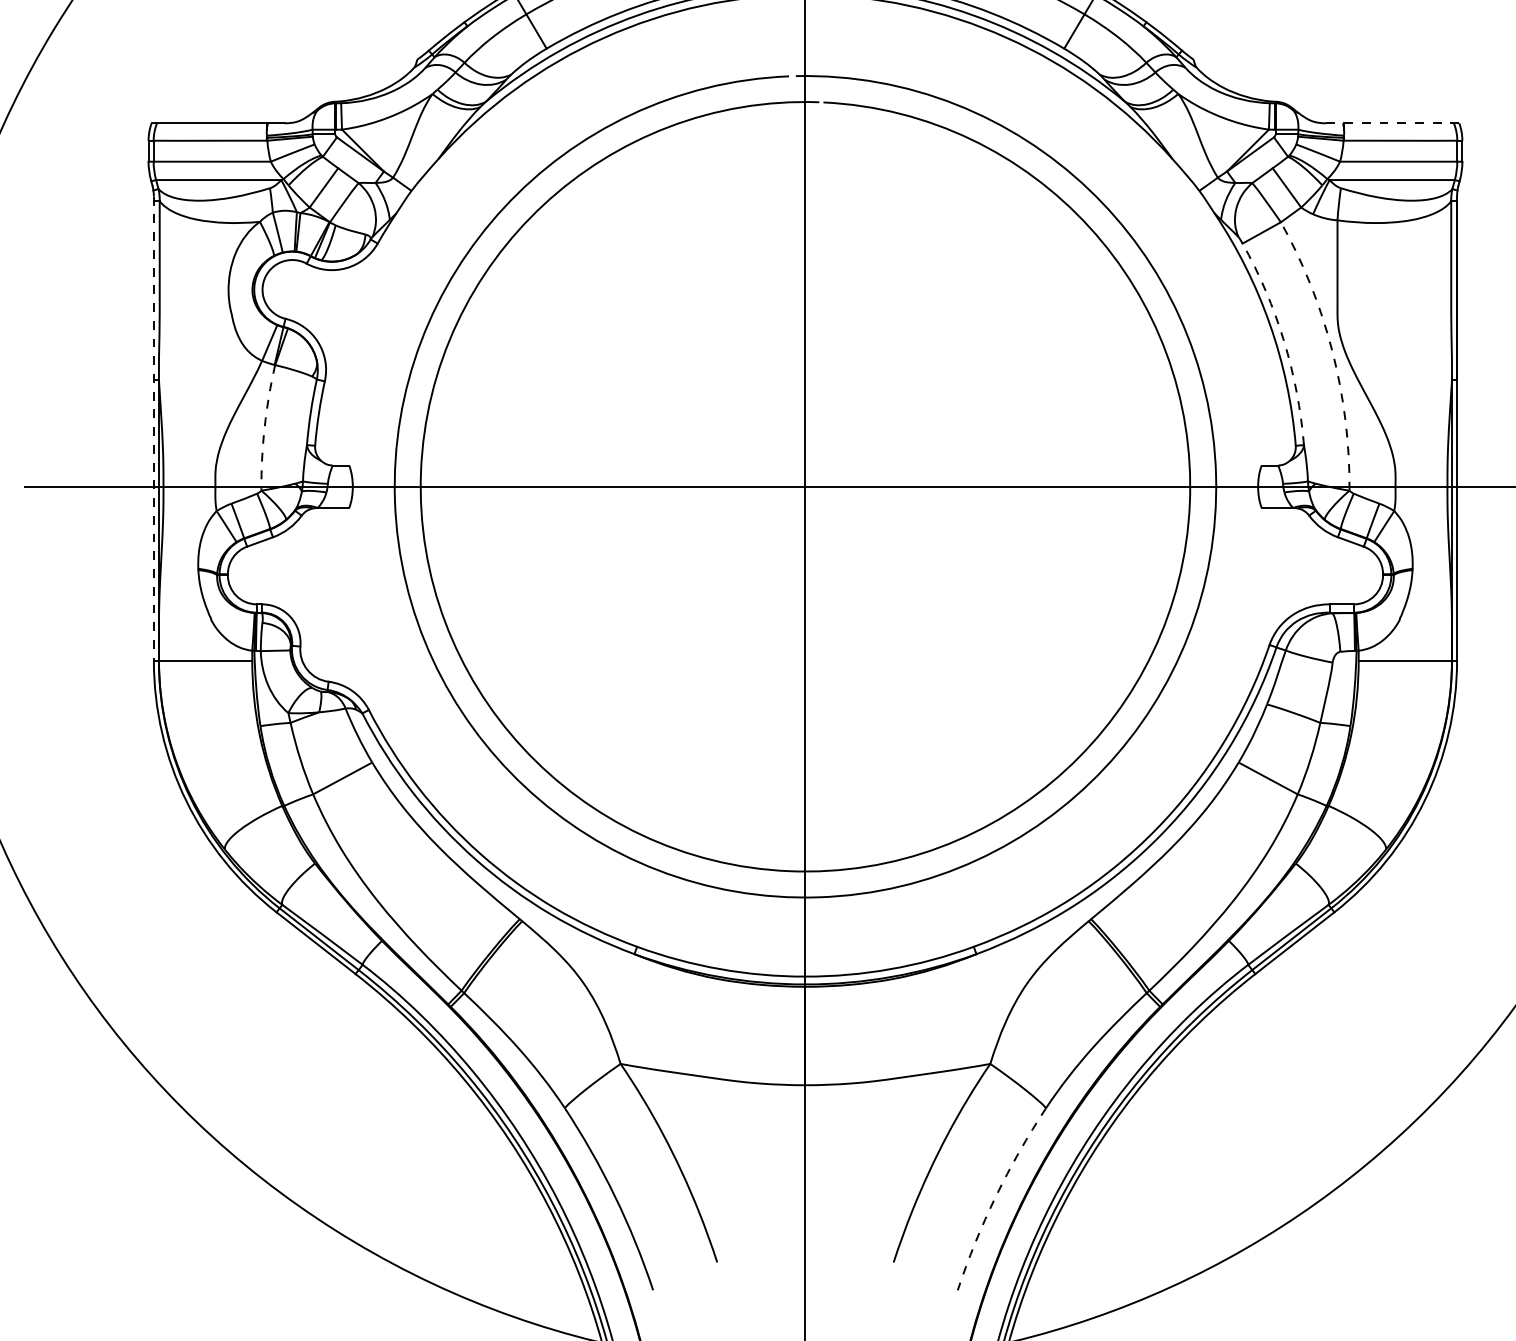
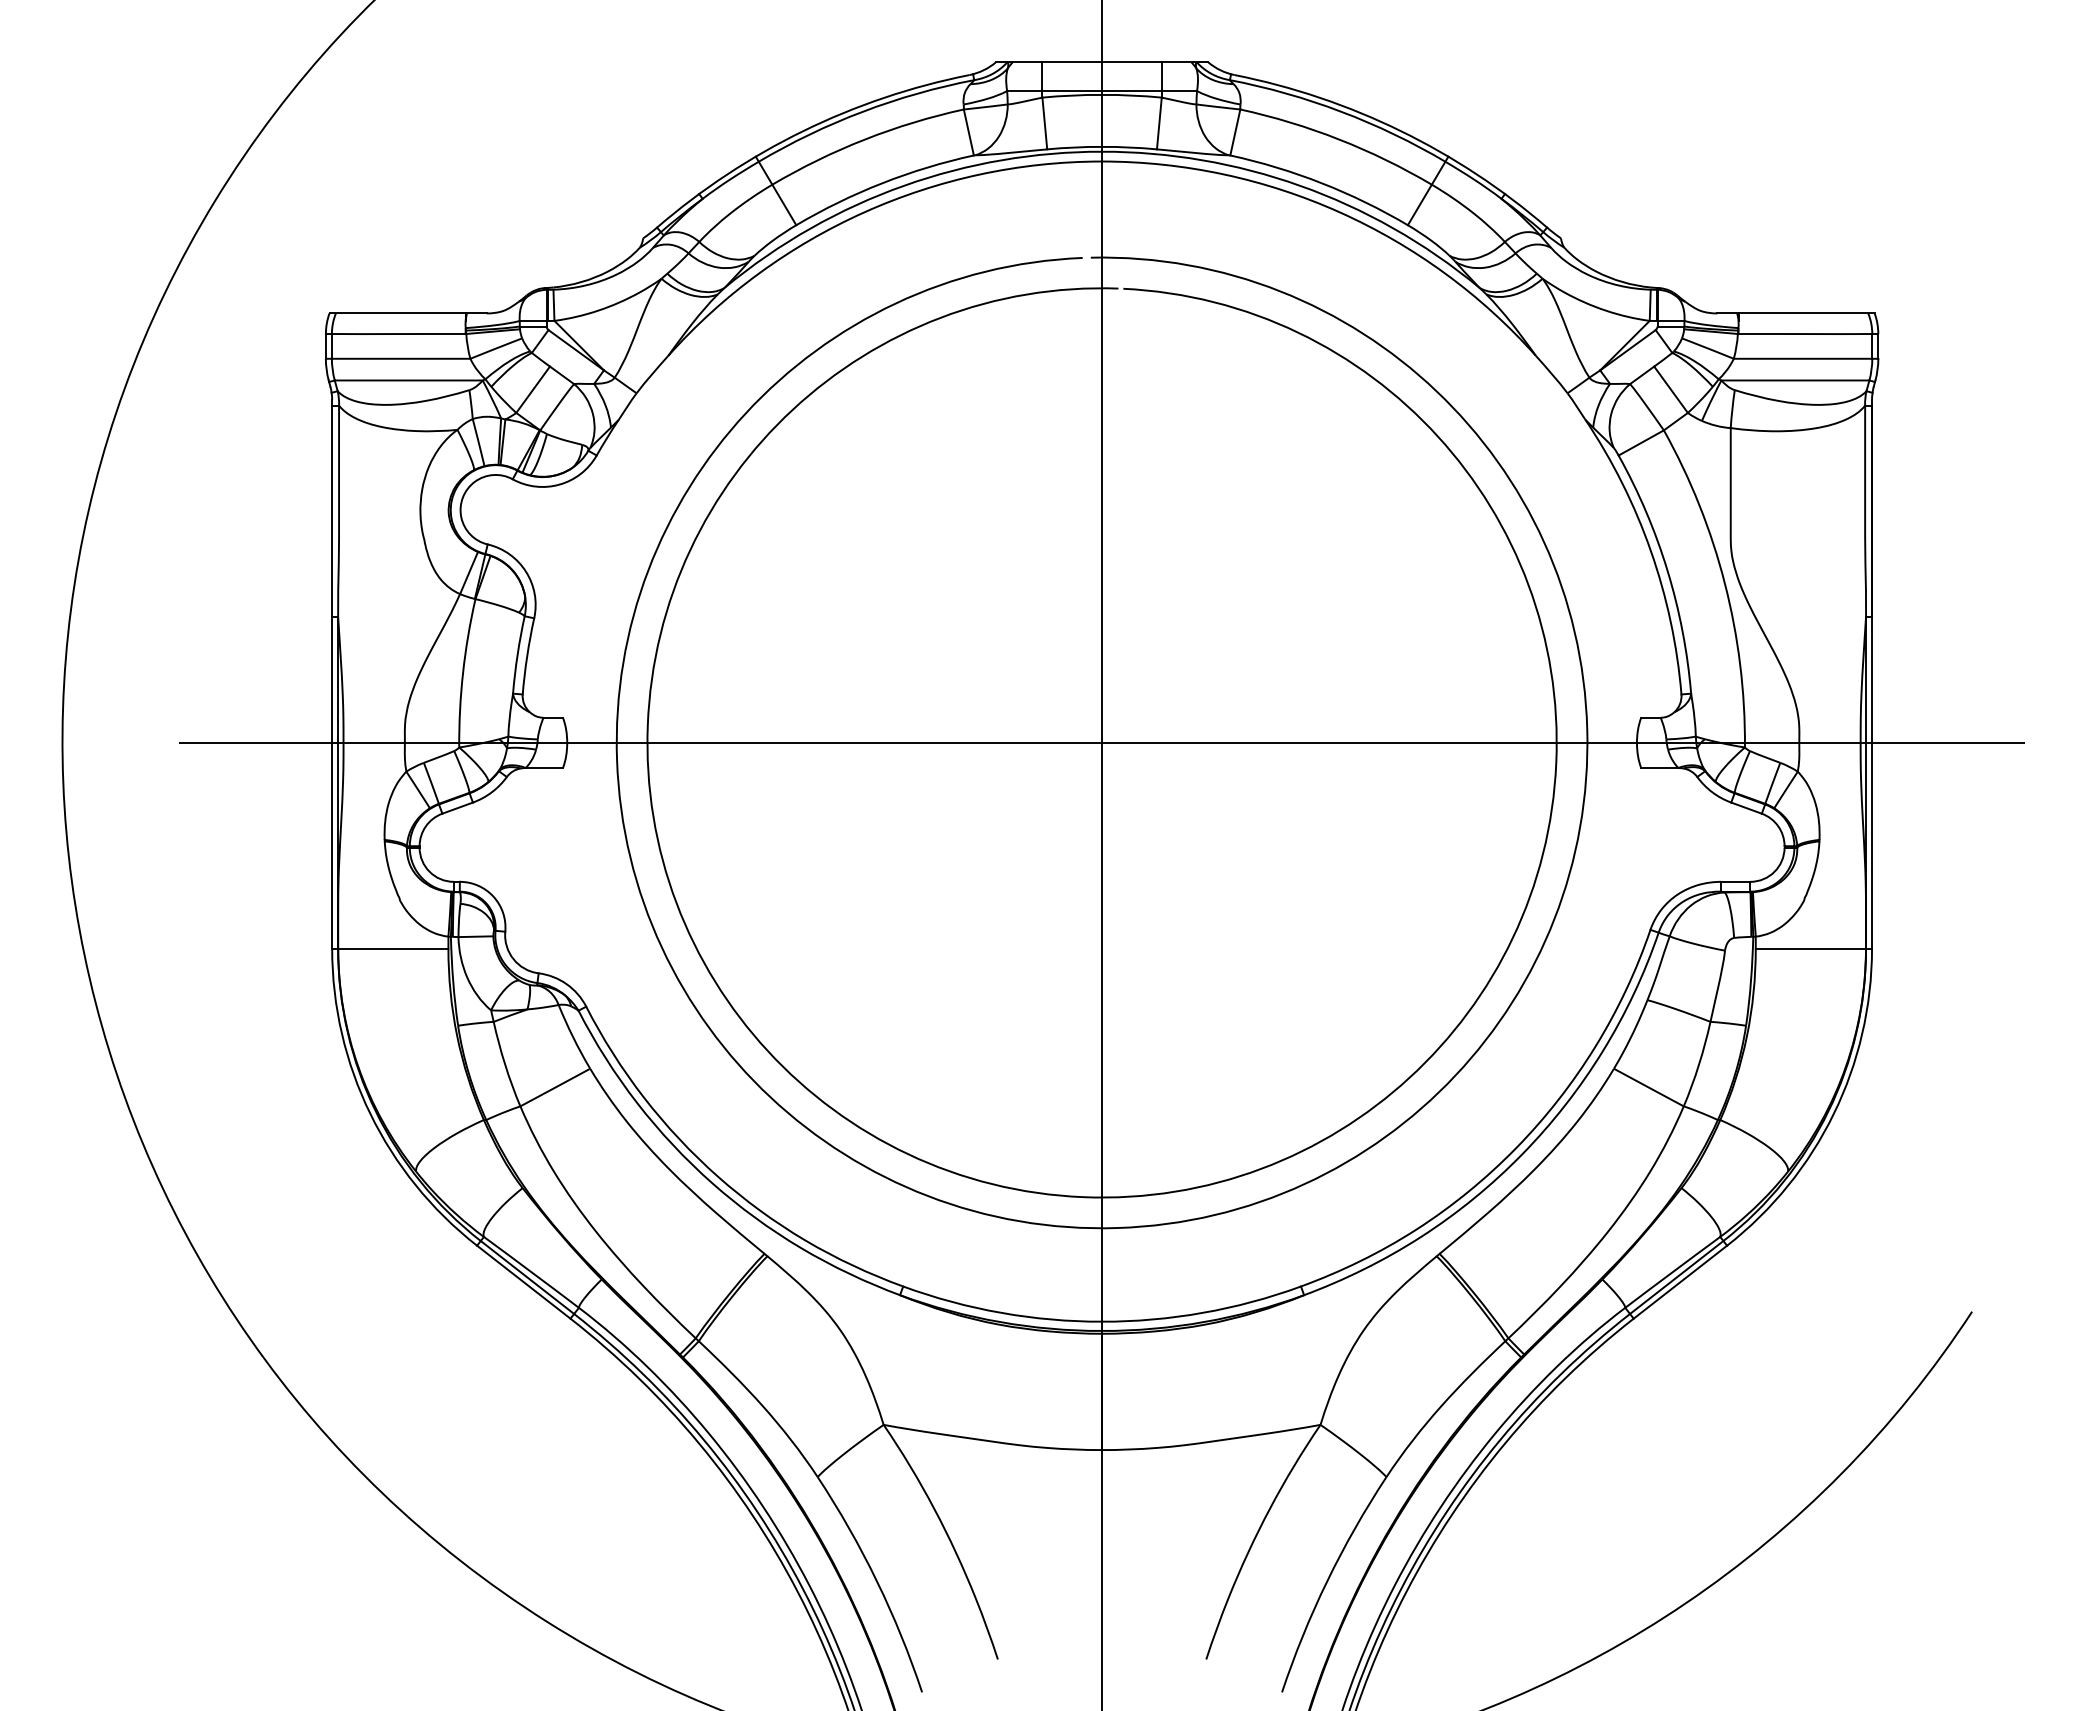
line: (1393, 123) -> (1796, 313), dashed -> solid
arc: (1283, 340) -> (1667, 570), dashed -> solid
arc: (1332, 351) -> (1724, 583), dashed -> solid
arc: (265, 427) -> (463, 672), dashed -> solid
line: (154, 428) -> (332, 674), dashed -> solid
arc: (996, 1196) -> (1327, 1581), dashed -> solid

